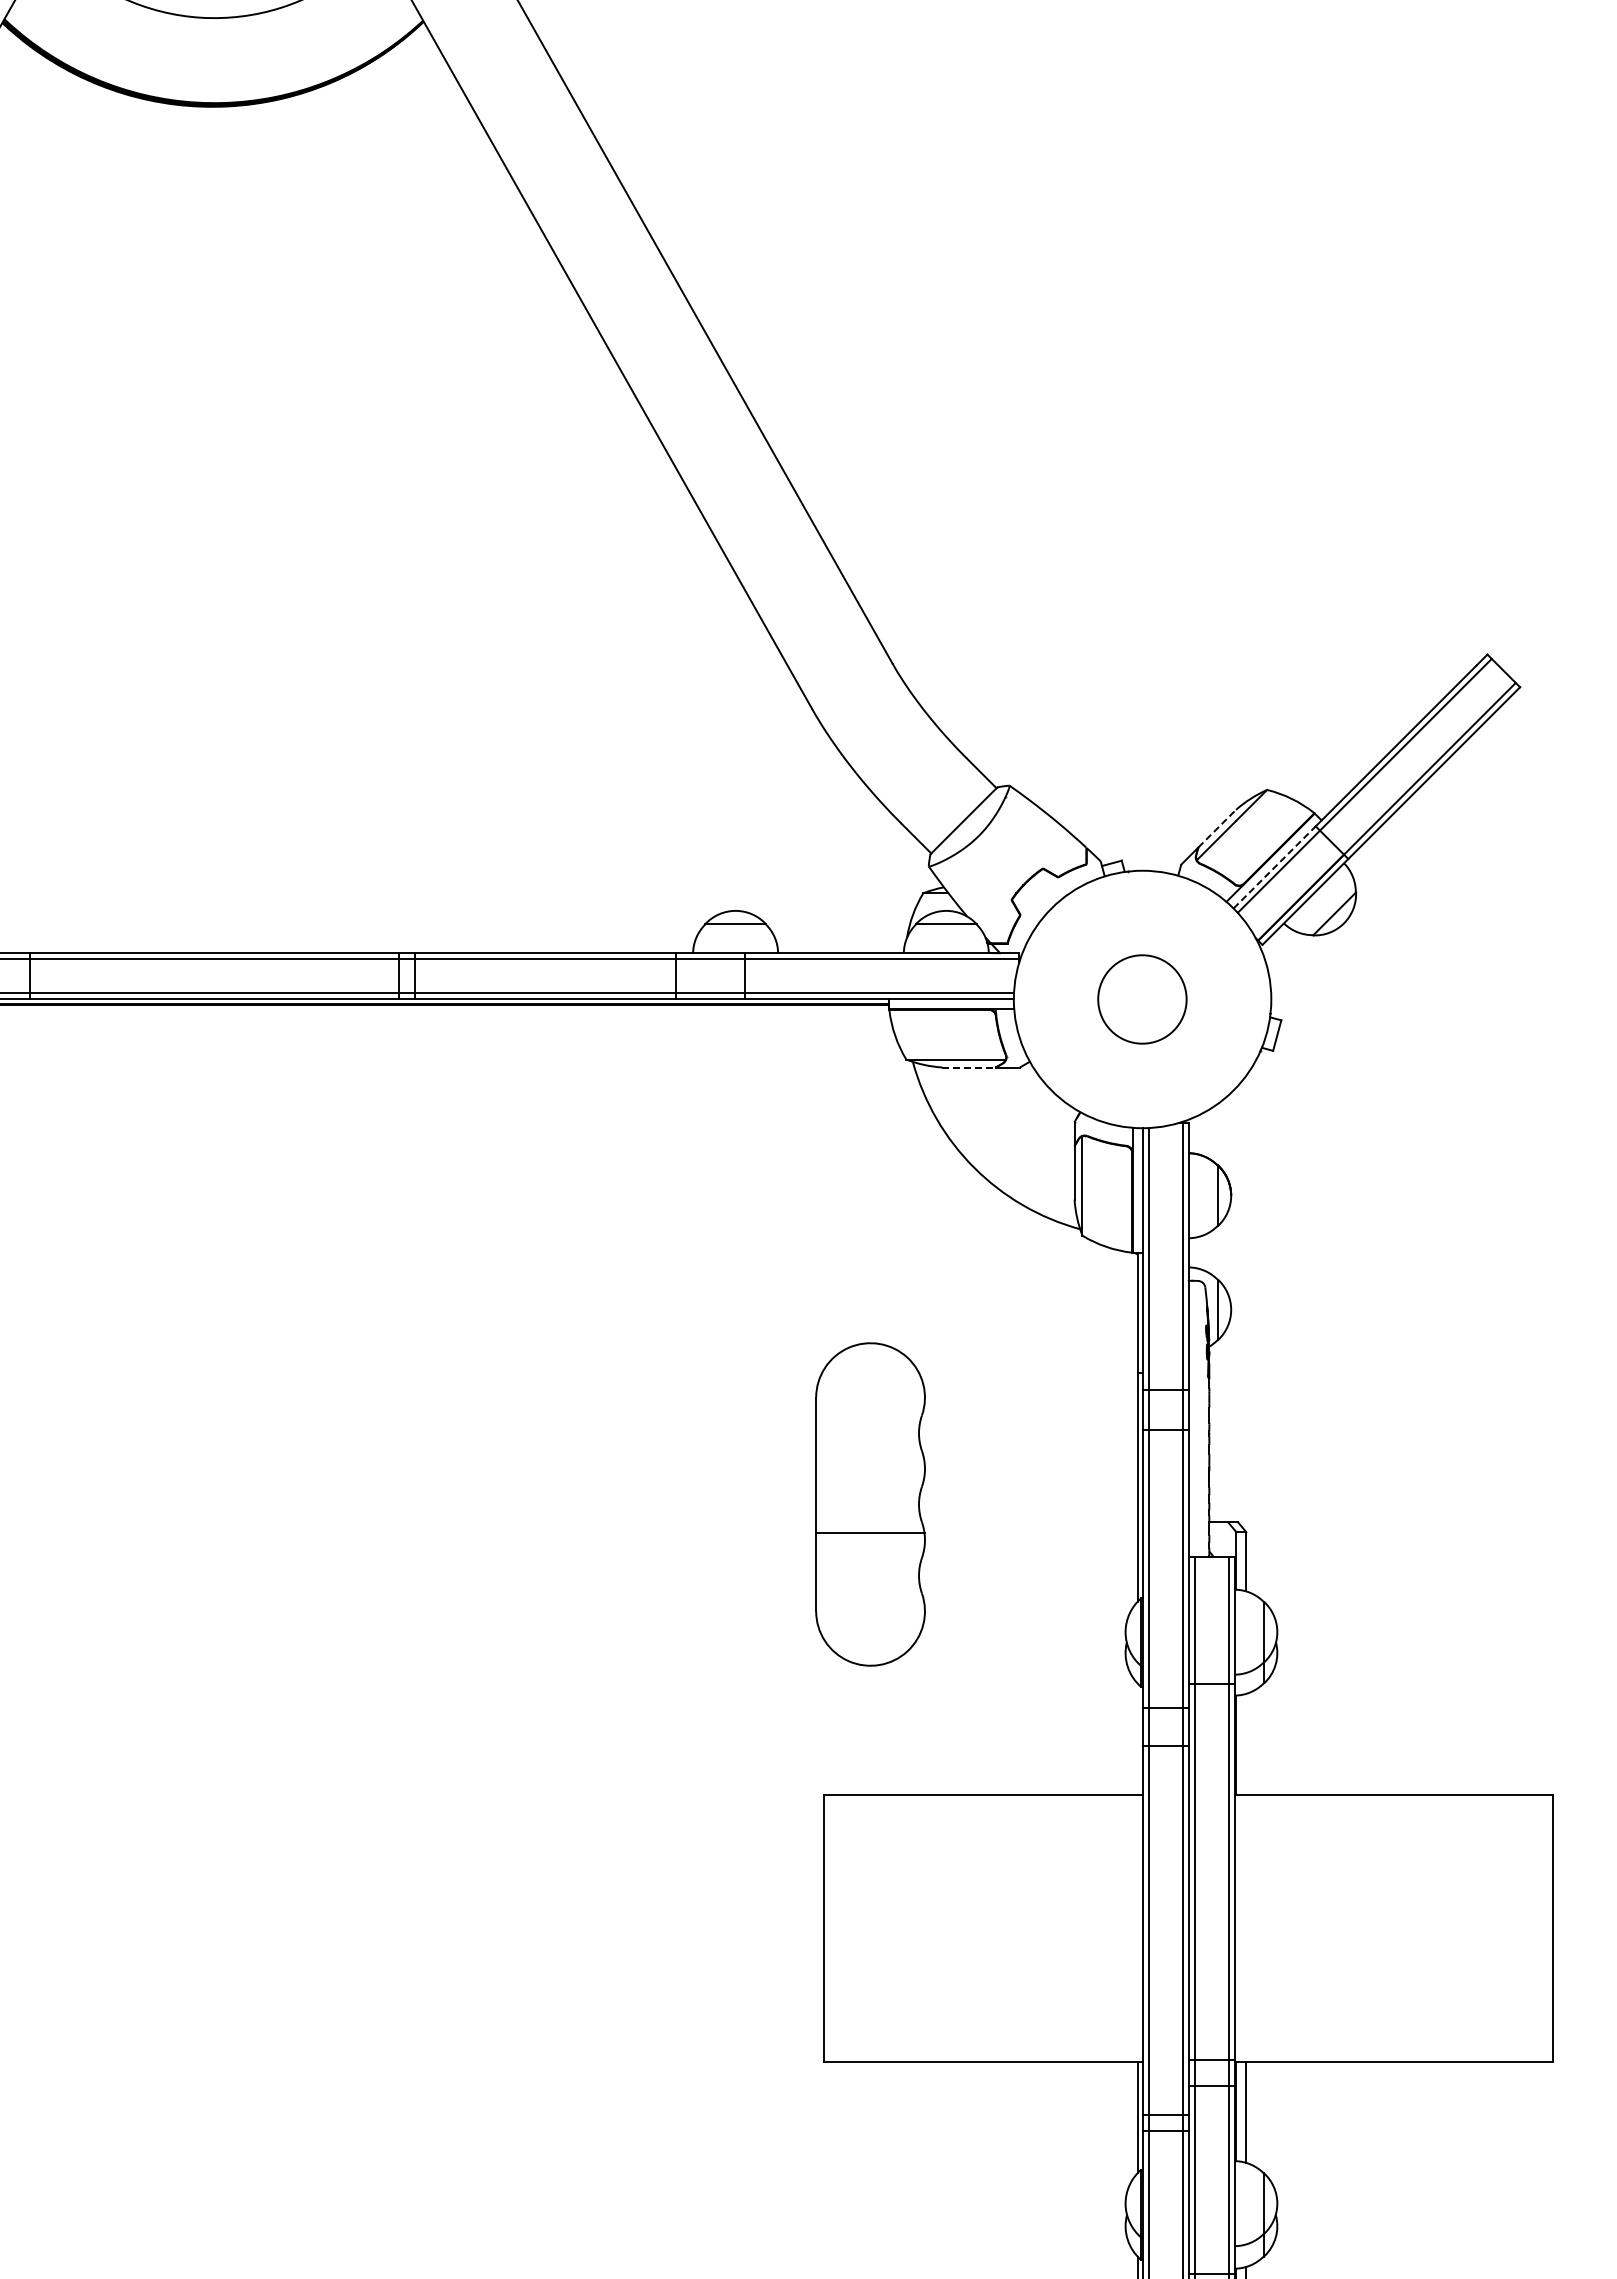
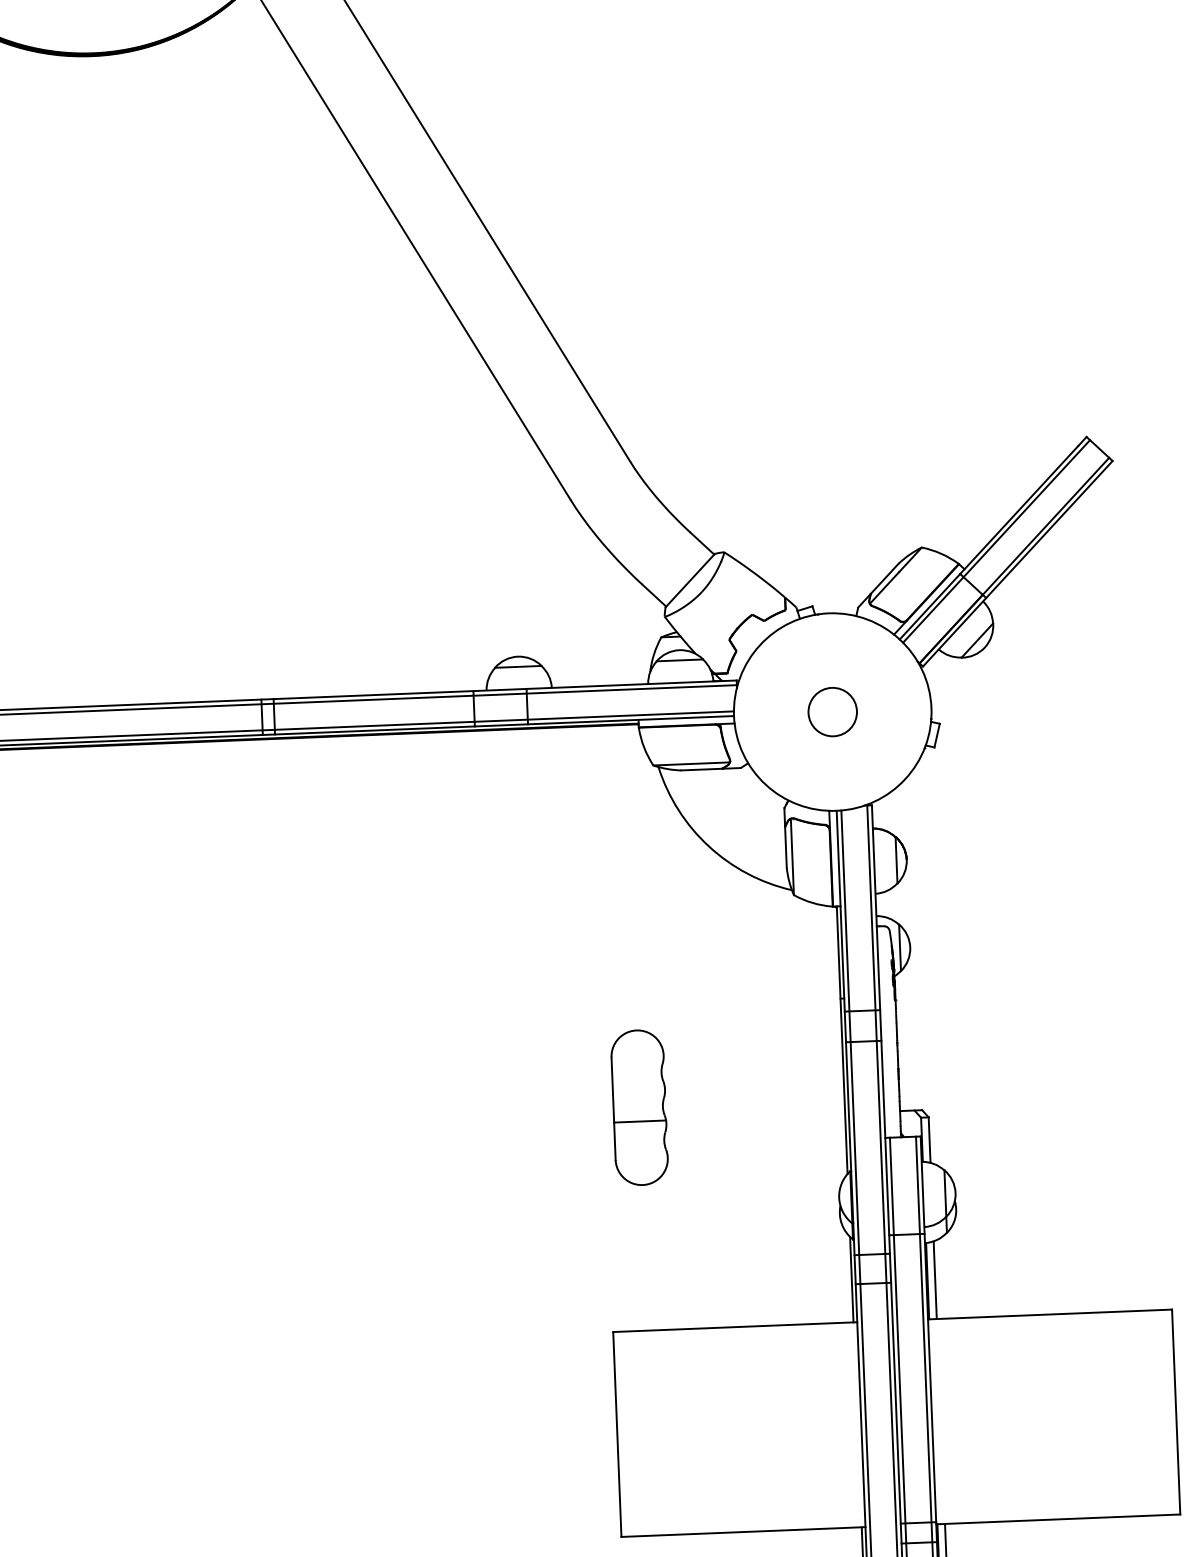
line: (1217, 828) -> (884, 578), dashed -> solid
line: (1275, 867) -> (930, 606), dashed -> solid
circle: (1142, 999) -> (832, 712), size x0.71
line: (969, 1067) -> (702, 769), dashed -> solid
part: (870, 1504) -> (639, 1107), size x0.62
line: (1137, 1739) -> (851, 1279), added
line: (1246, 1744) -> (935, 1280), added

